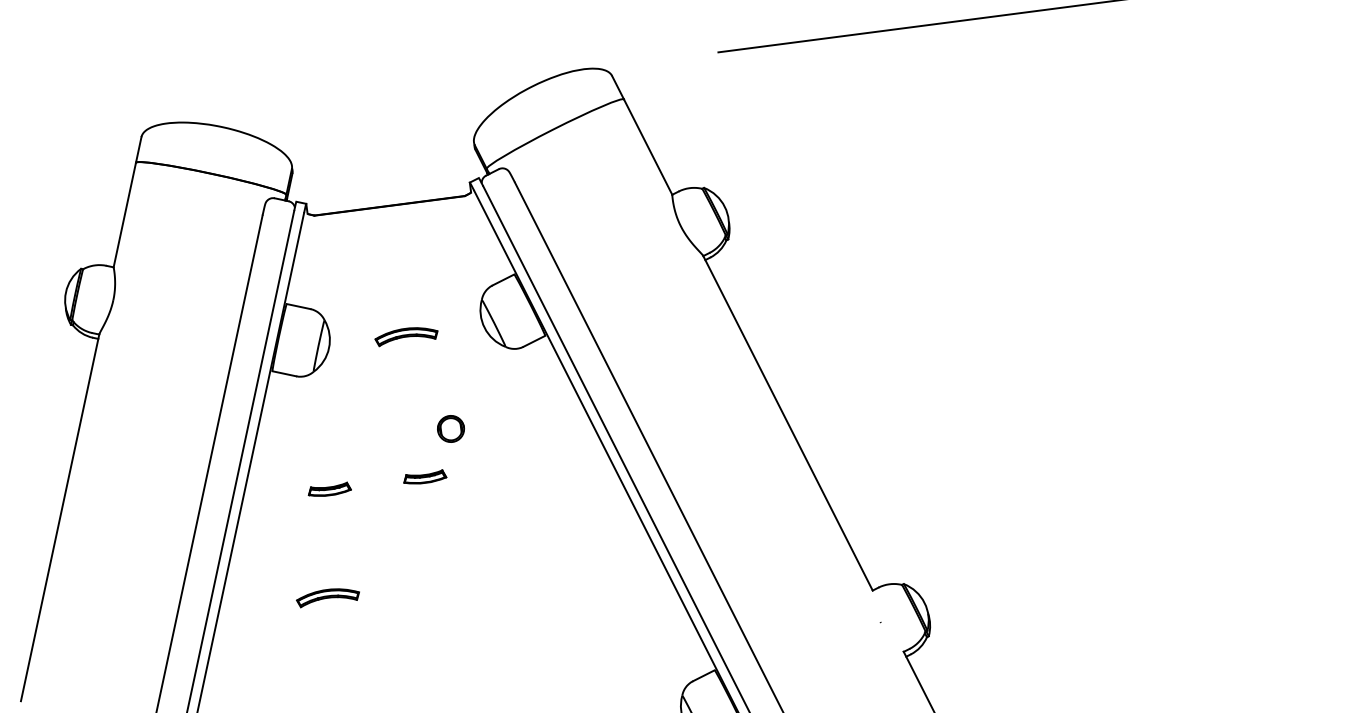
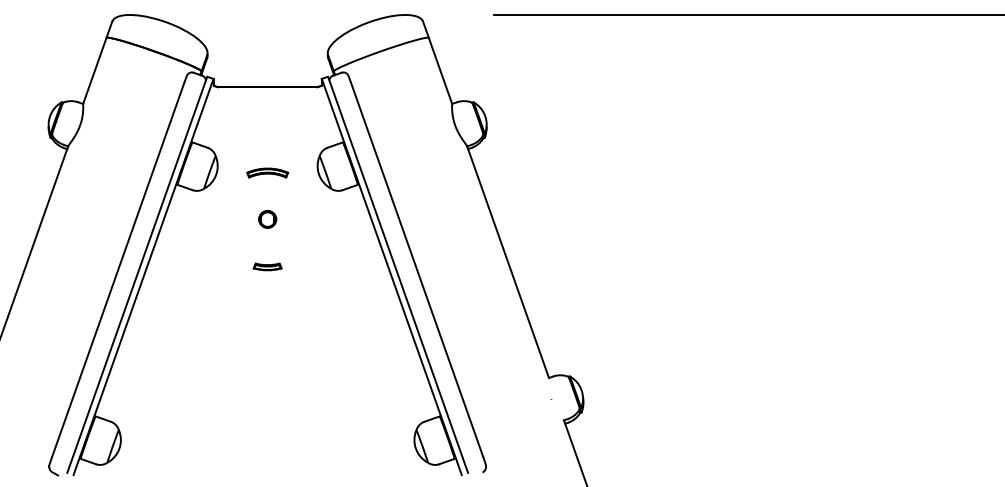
part: (450, 429) -> (267, 219), moved
part: (329, 489) -> (204, 266), removed
part: (327, 595) -> (194, 335), removed

